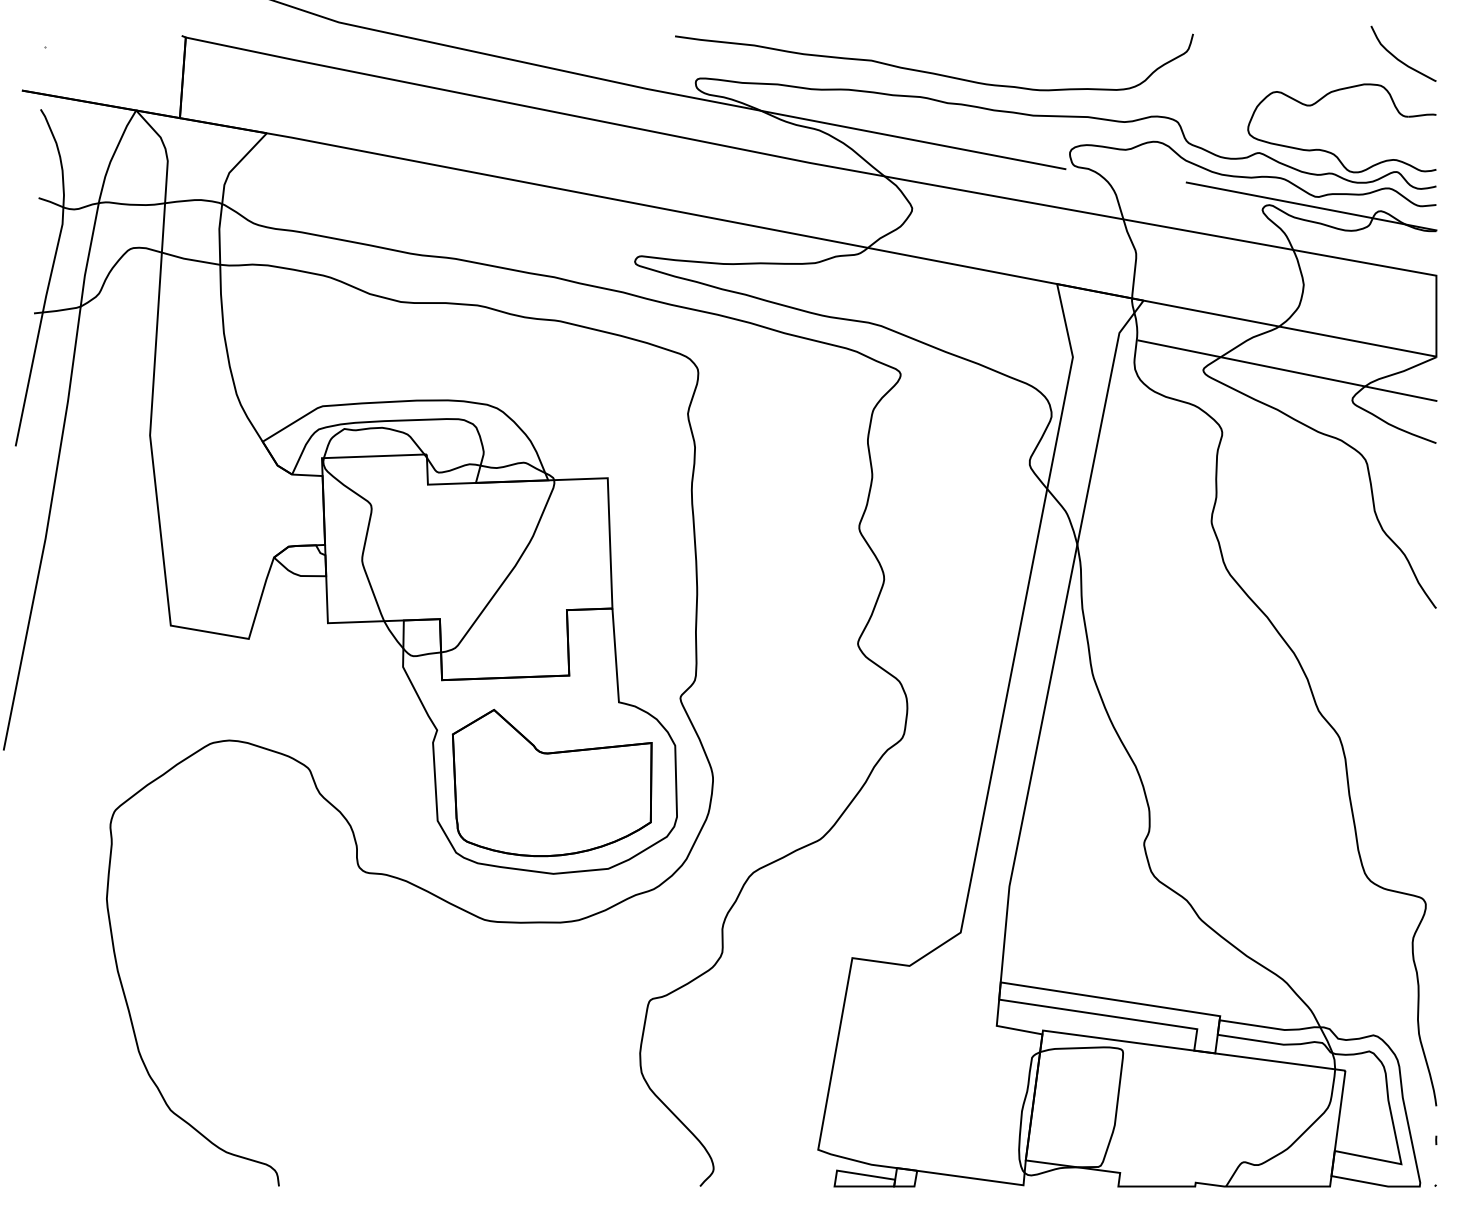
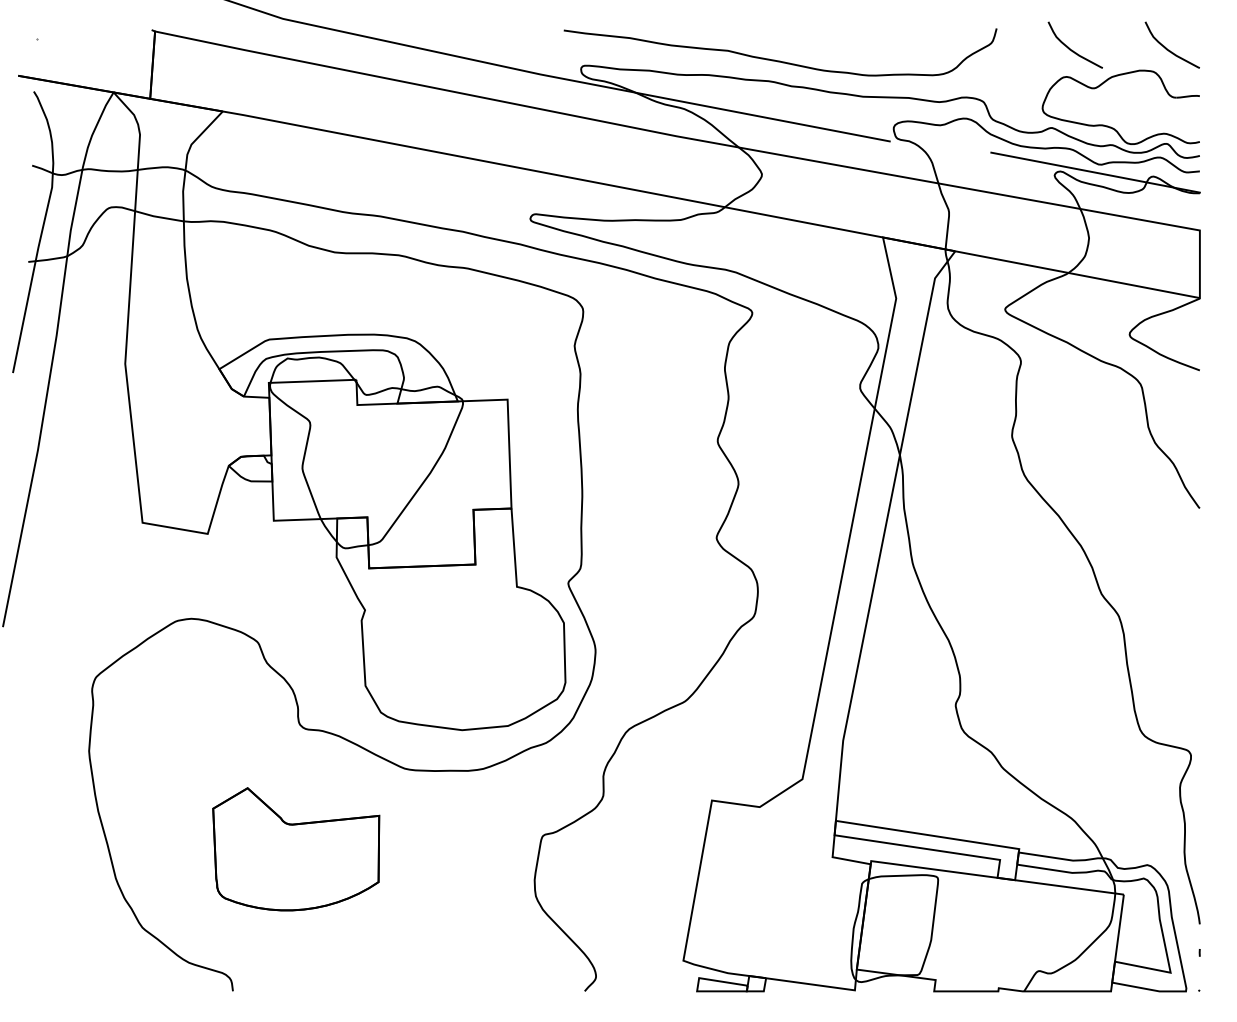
curve: (1281, 57) -> (1070, 48), added
line: (1286, 370) -> (1074, 309), removed
part: (552, 783) -> (296, 849), moved

